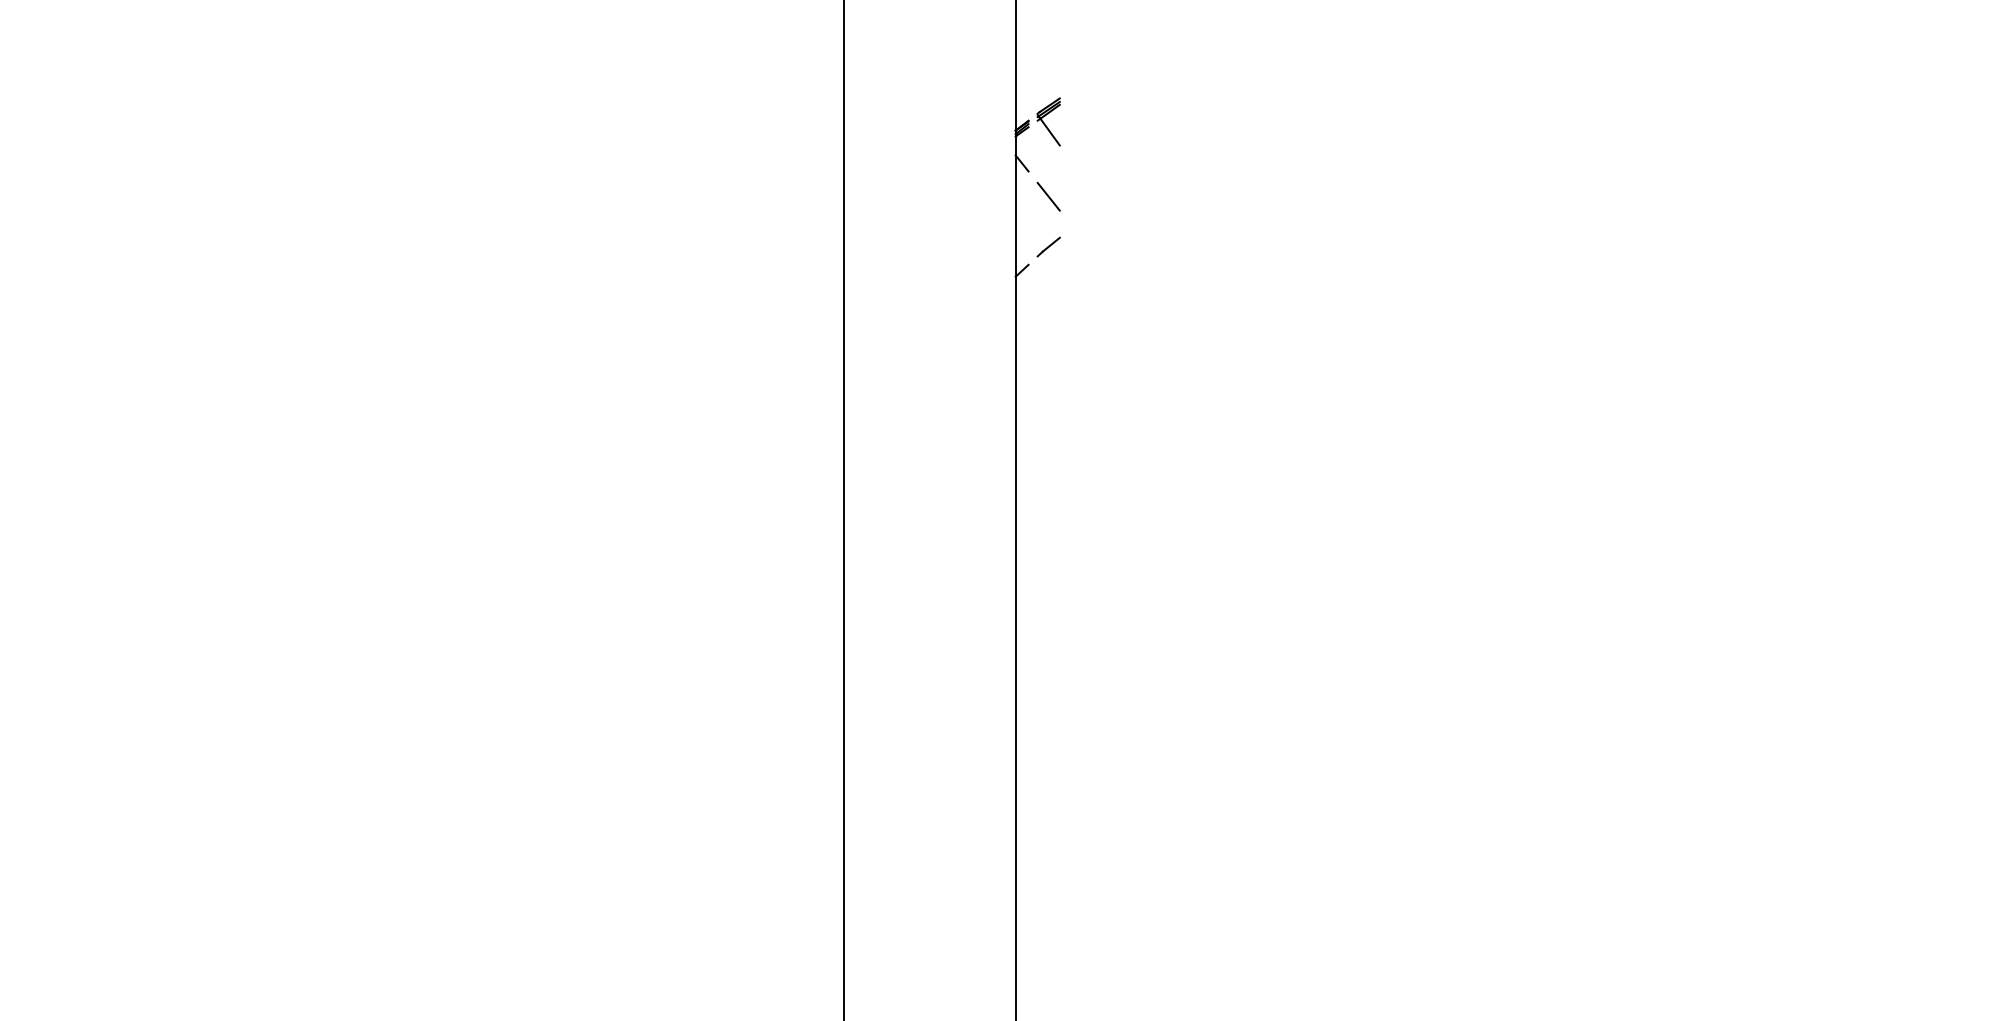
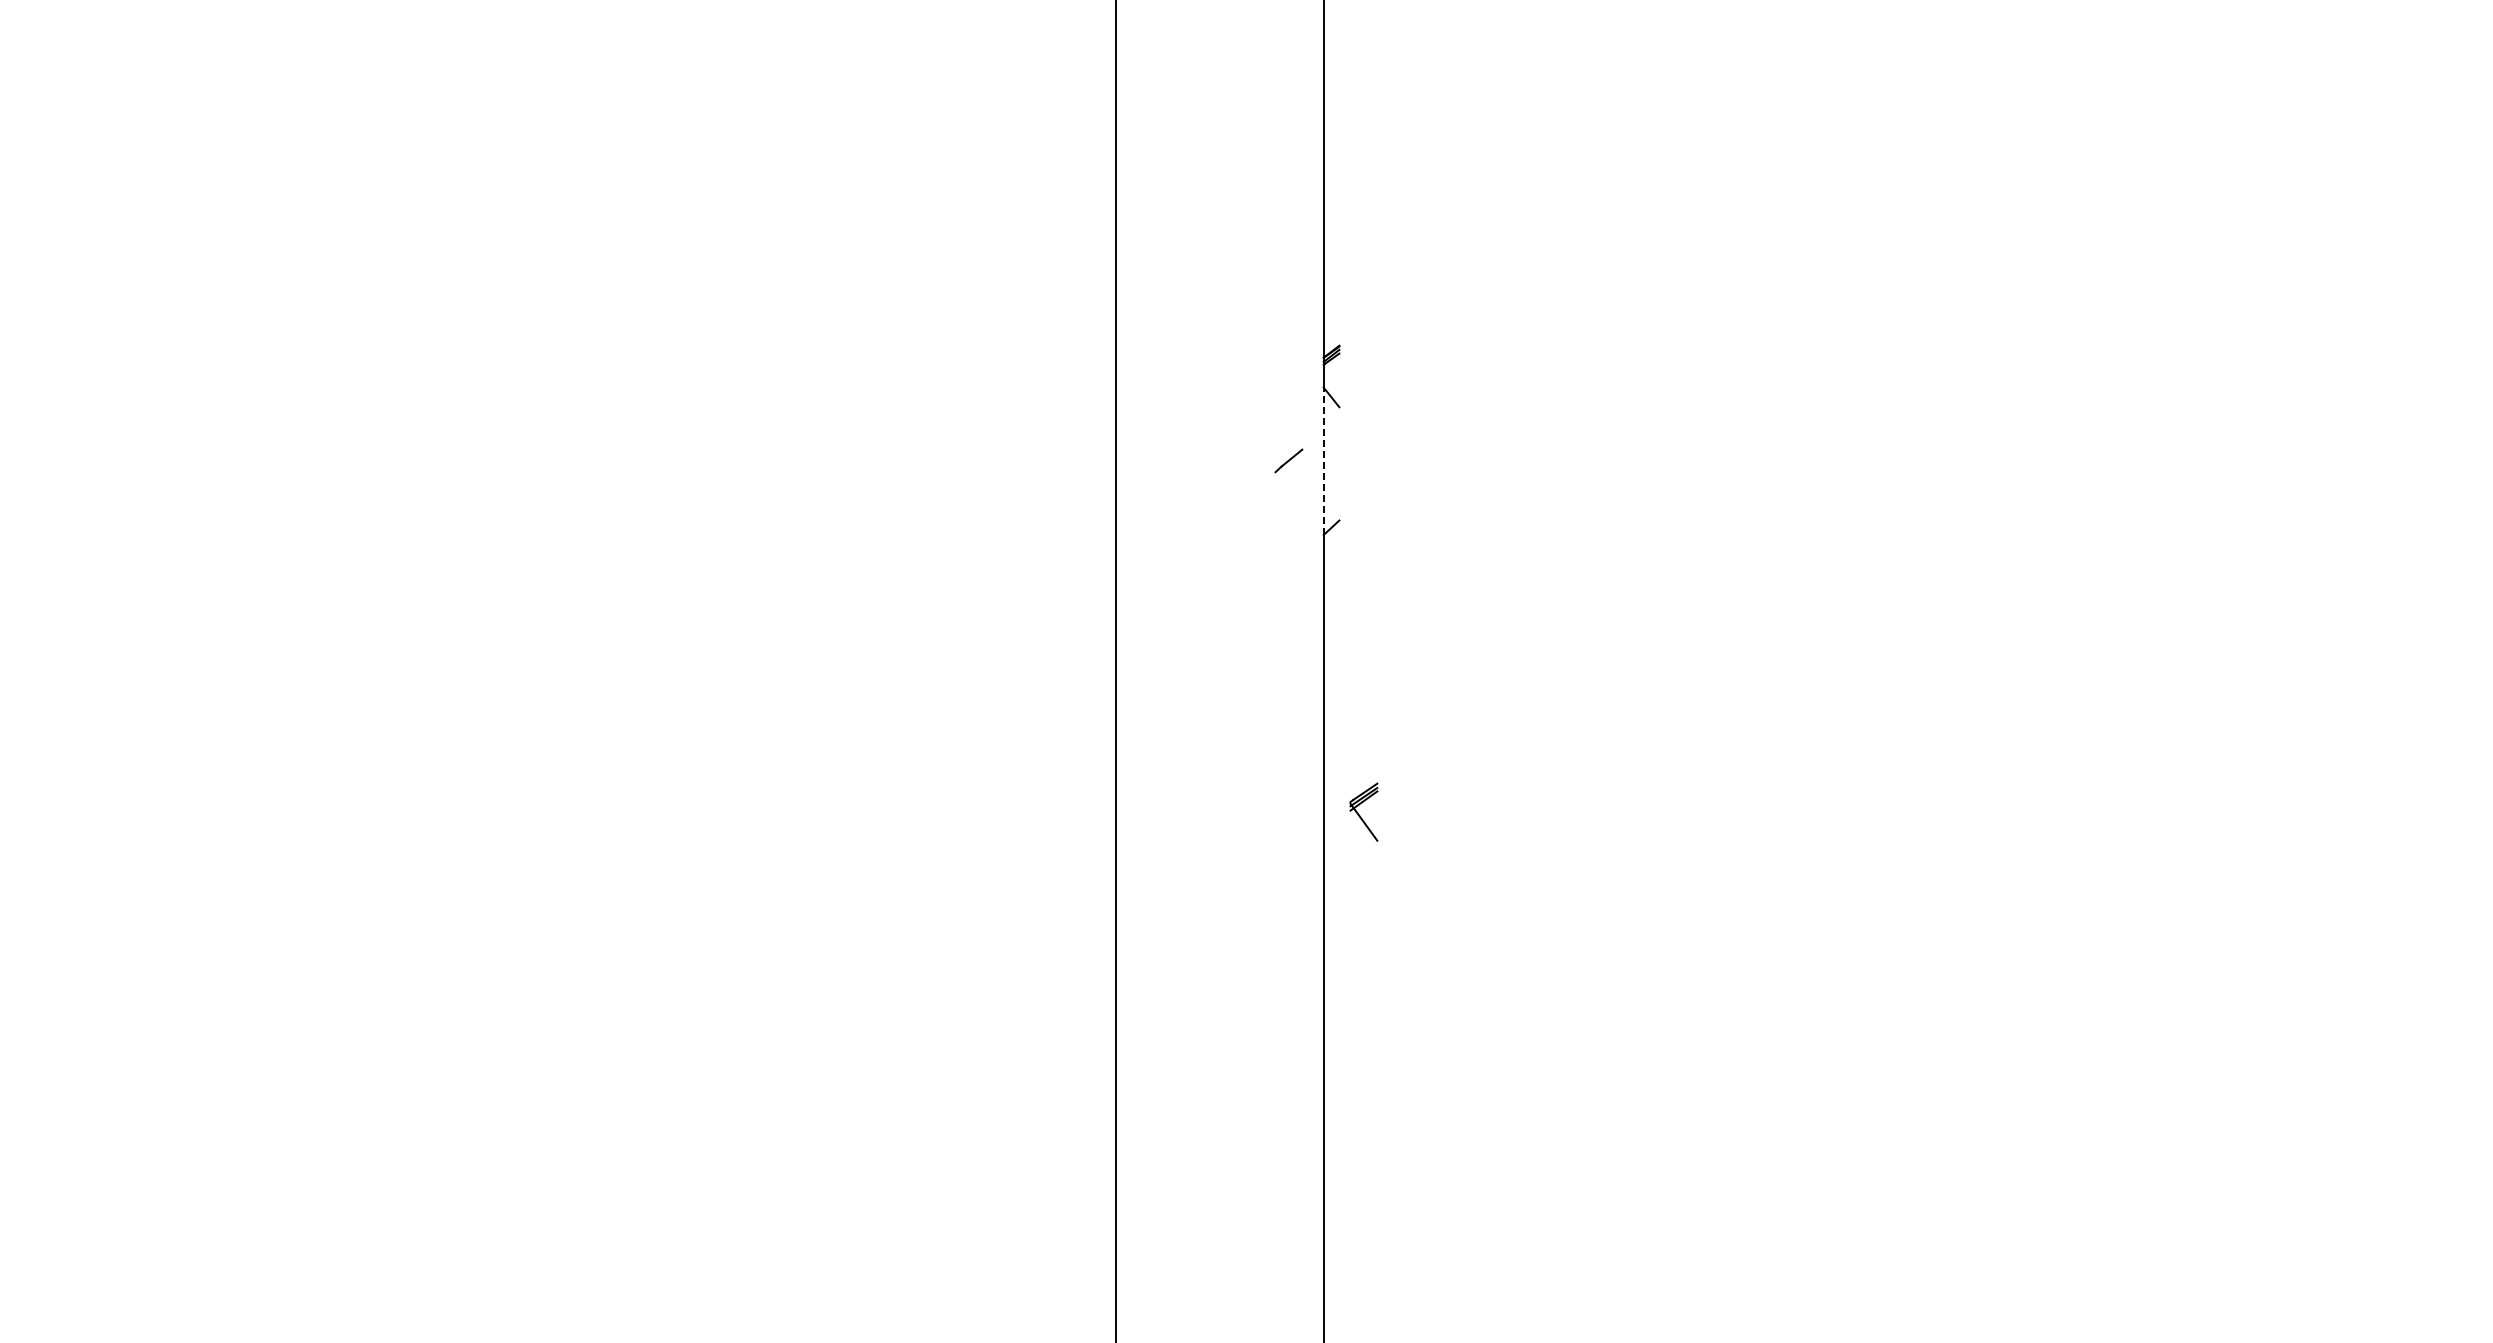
part: (1048, 121) -> (1363, 811), moved
line: (1048, 196) -> (1363, 437), removed
line: (1015, 216) -> (1323, 461), solid -> dashed
line: (1048, 246) -> (1288, 460), moved

